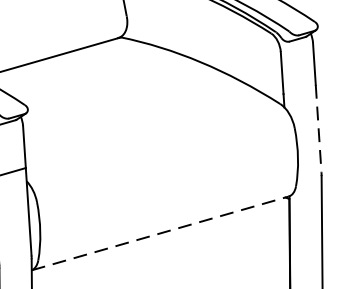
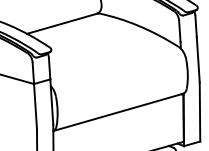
line: (319, 128) -> (198, 59), dashed -> solid
line: (160, 233) -> (118, 112), dashed -> solid

